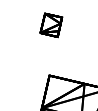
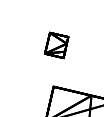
part: (51, 25) -> (56, 45), moved

